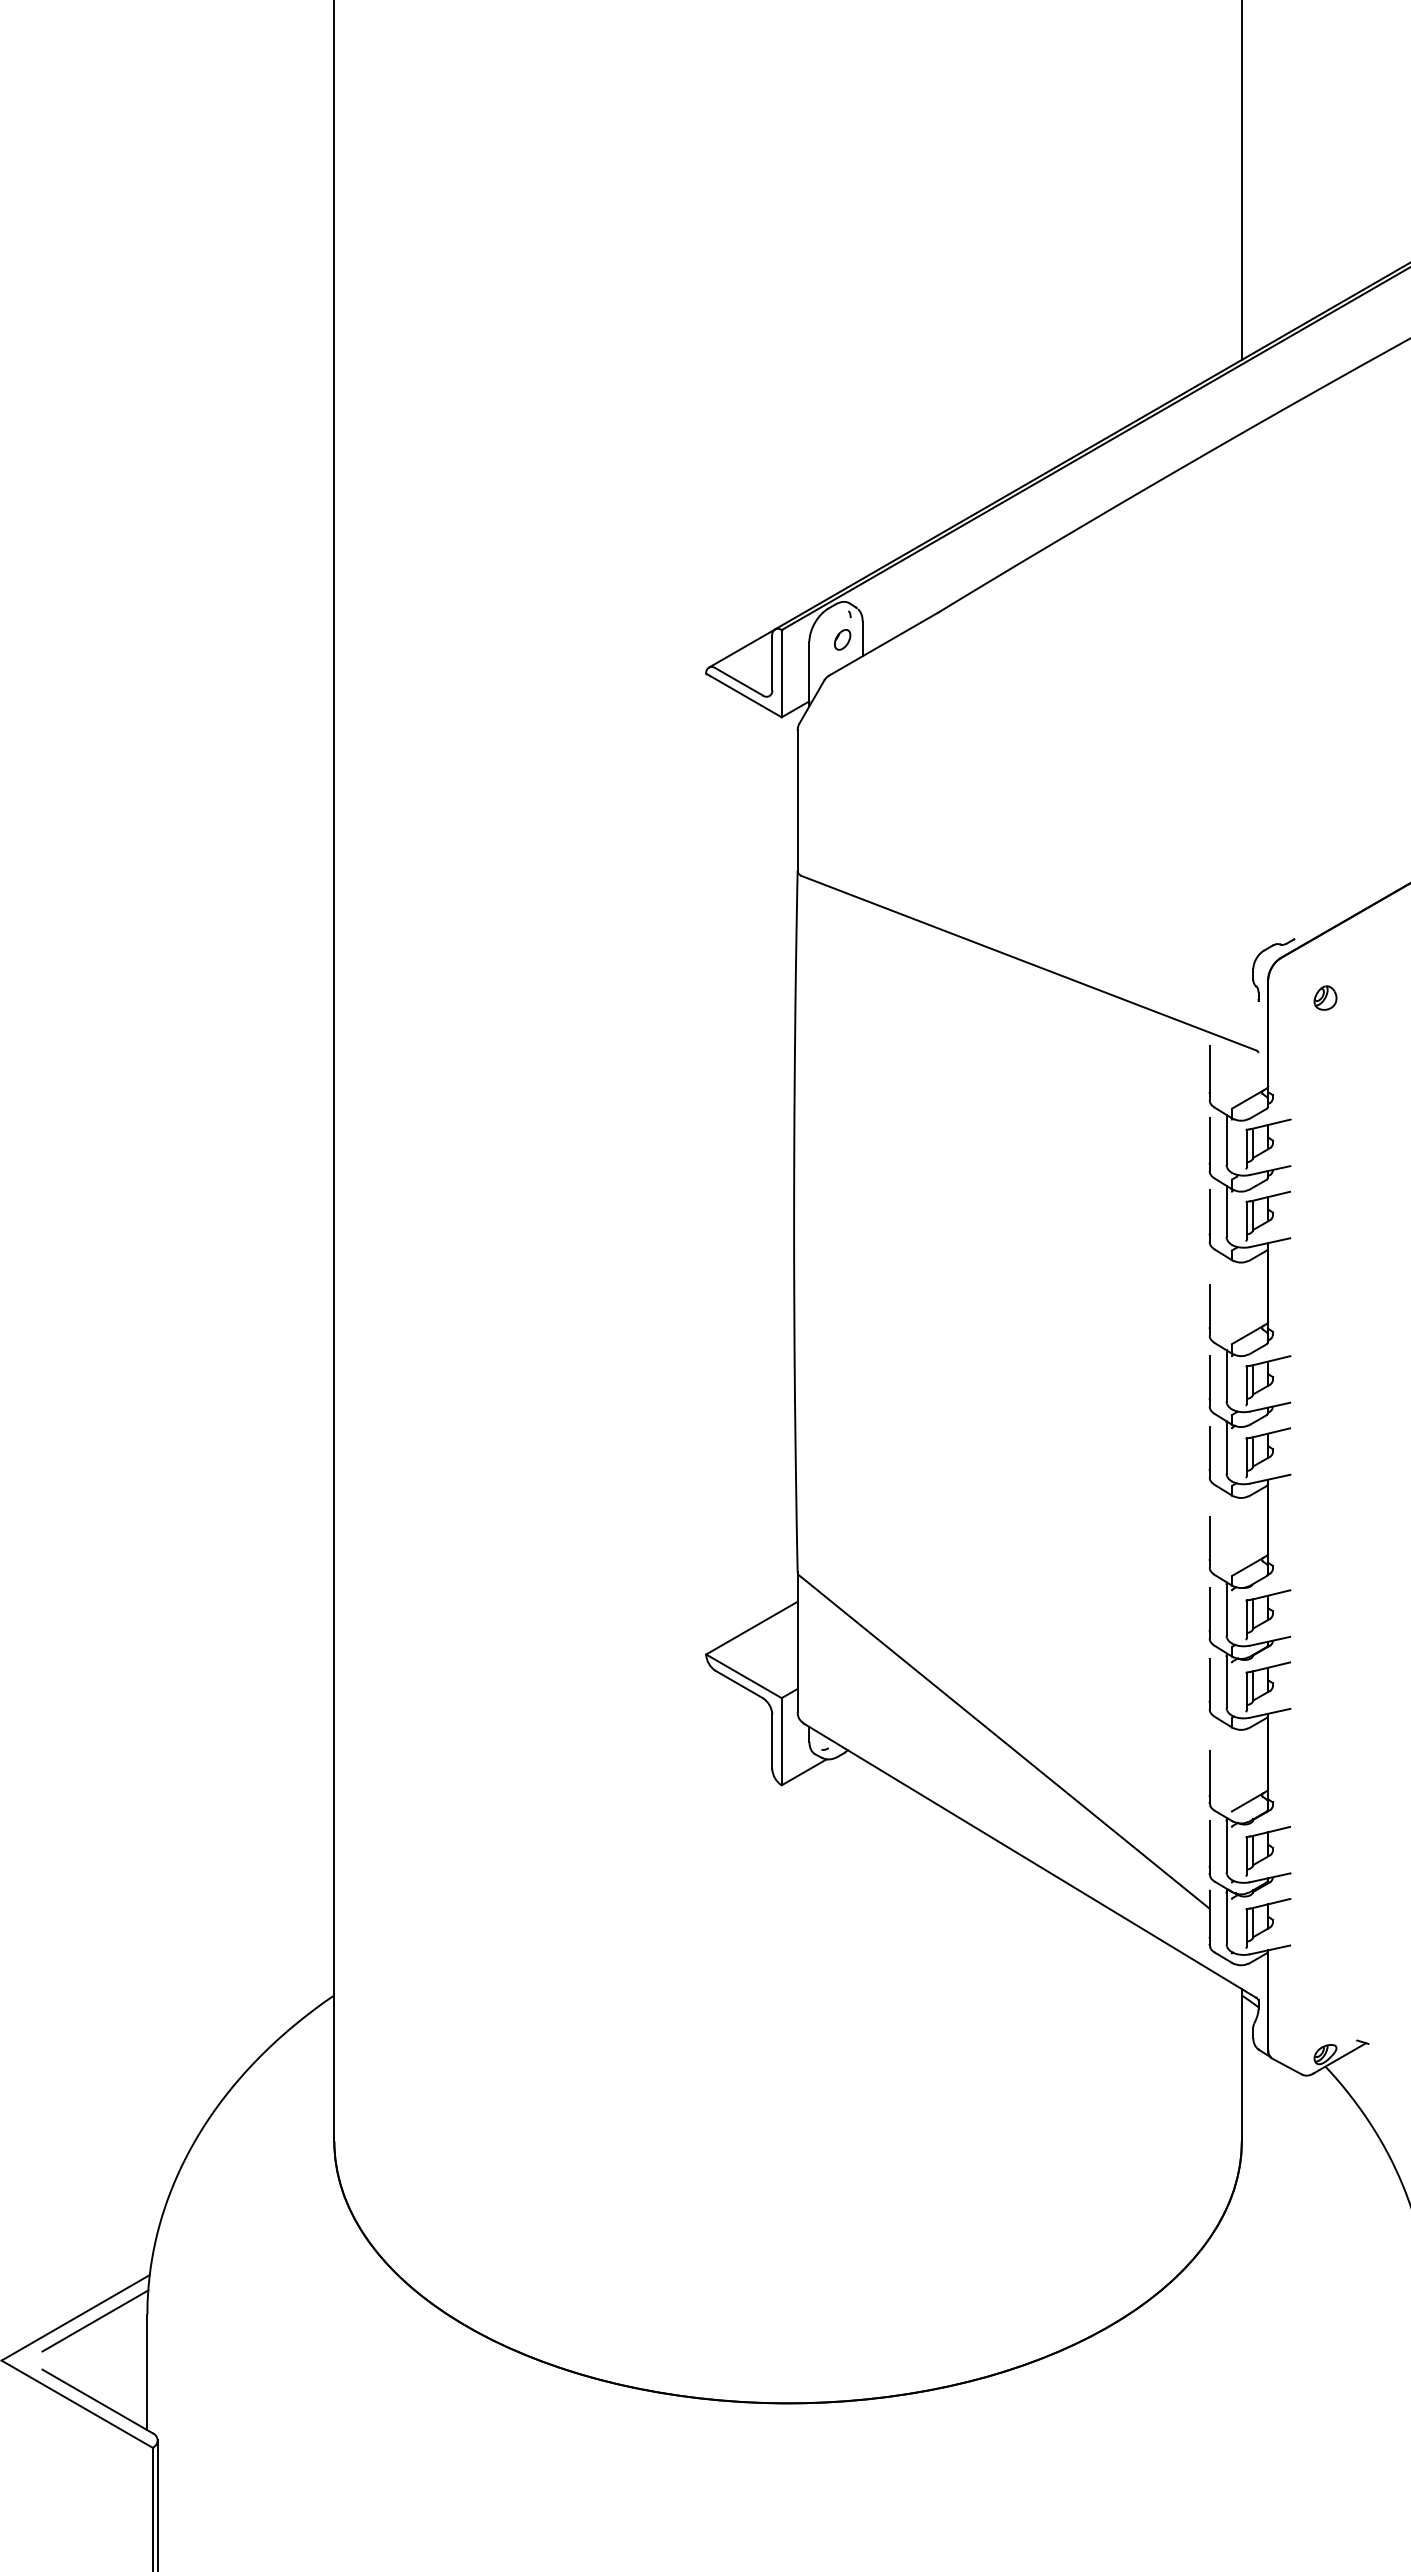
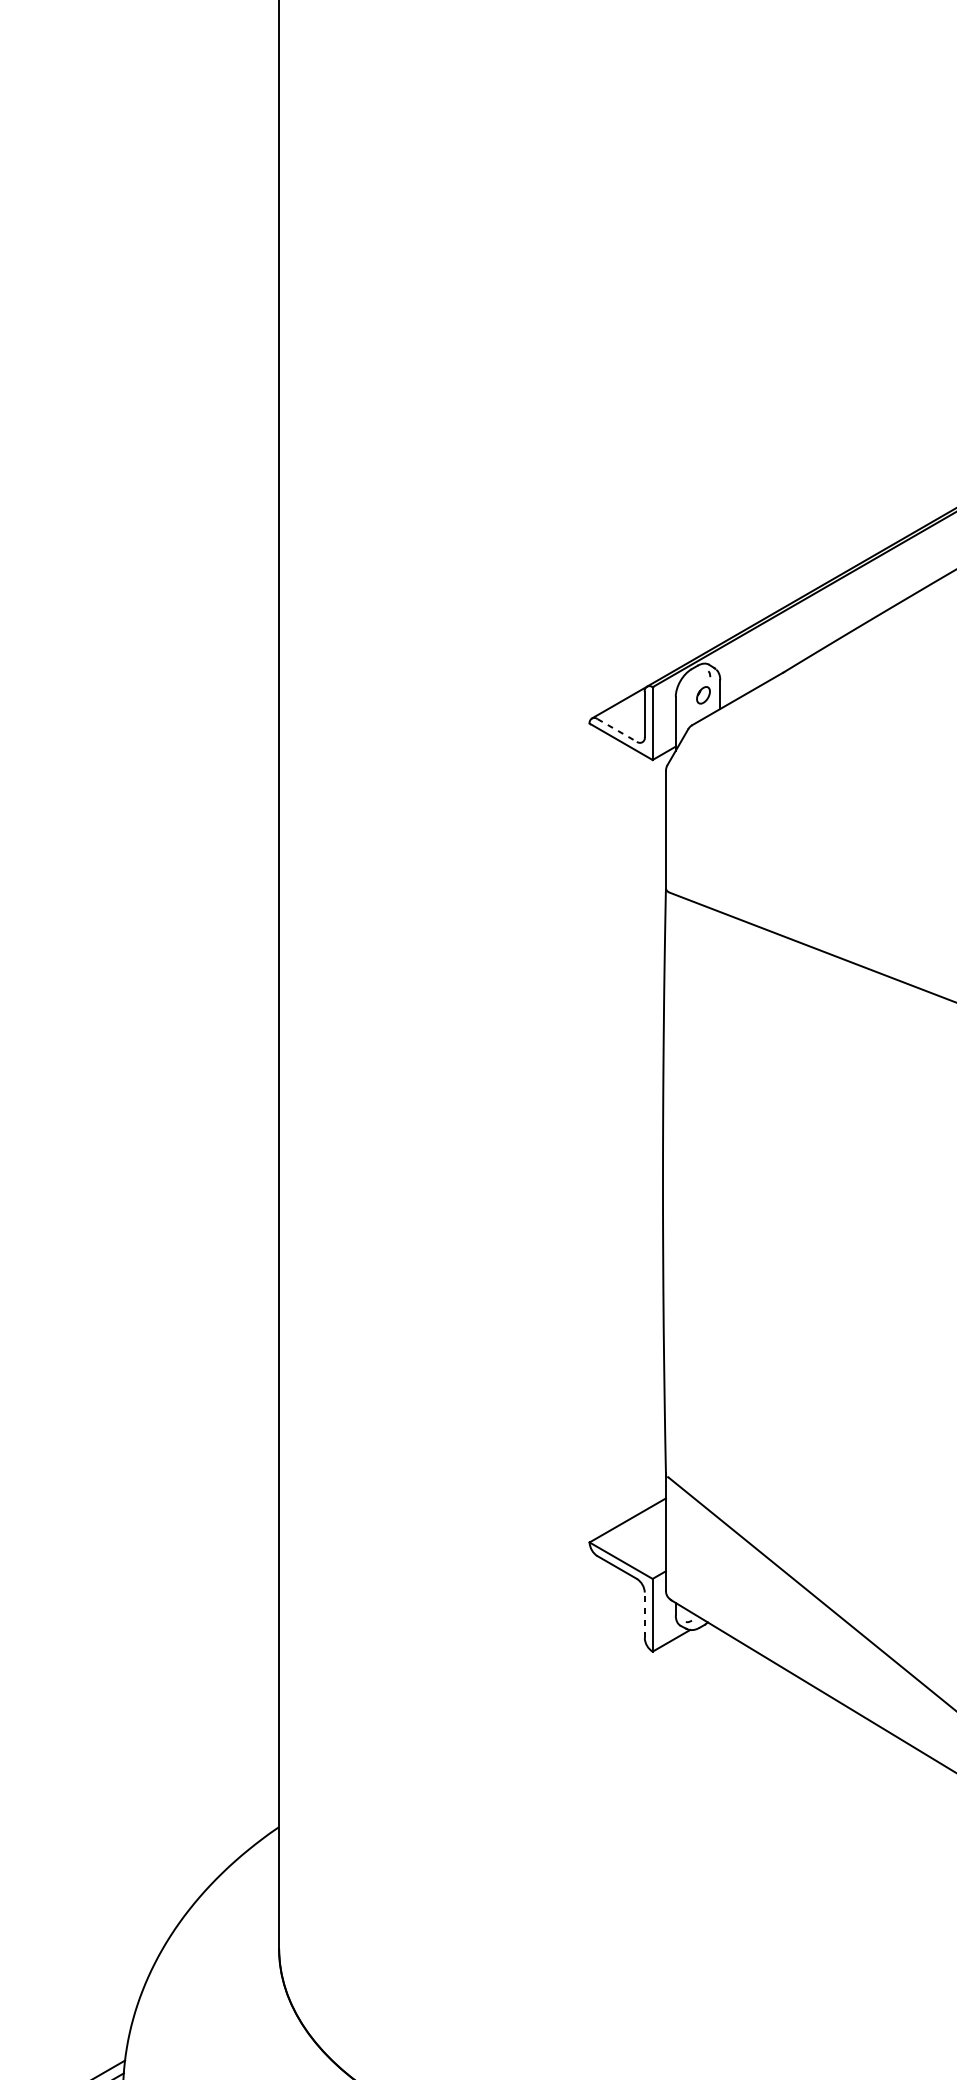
line: (739, 682) -> (617, 730), solid -> dashed
line: (772, 1741) -> (644, 1615), solid -> dashed

